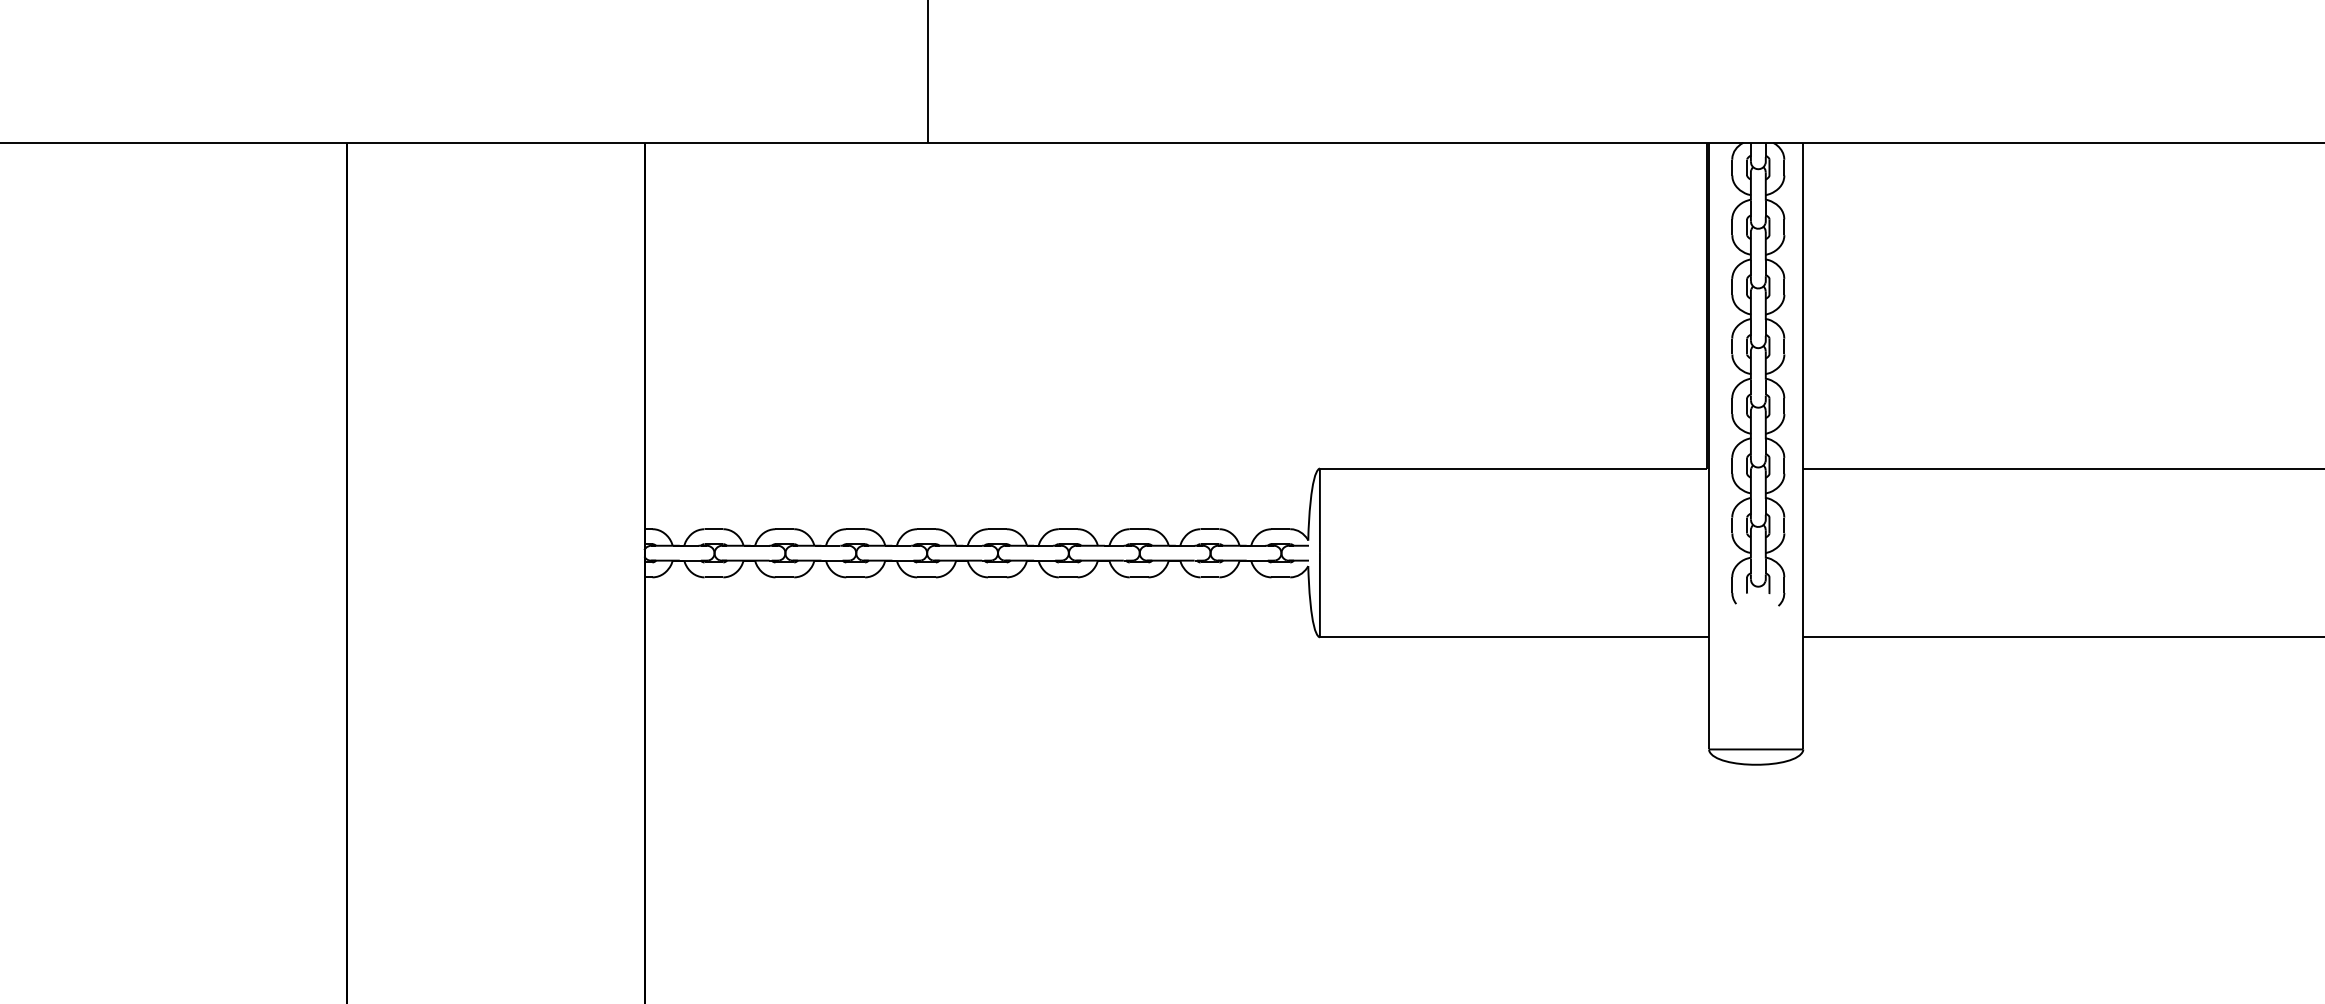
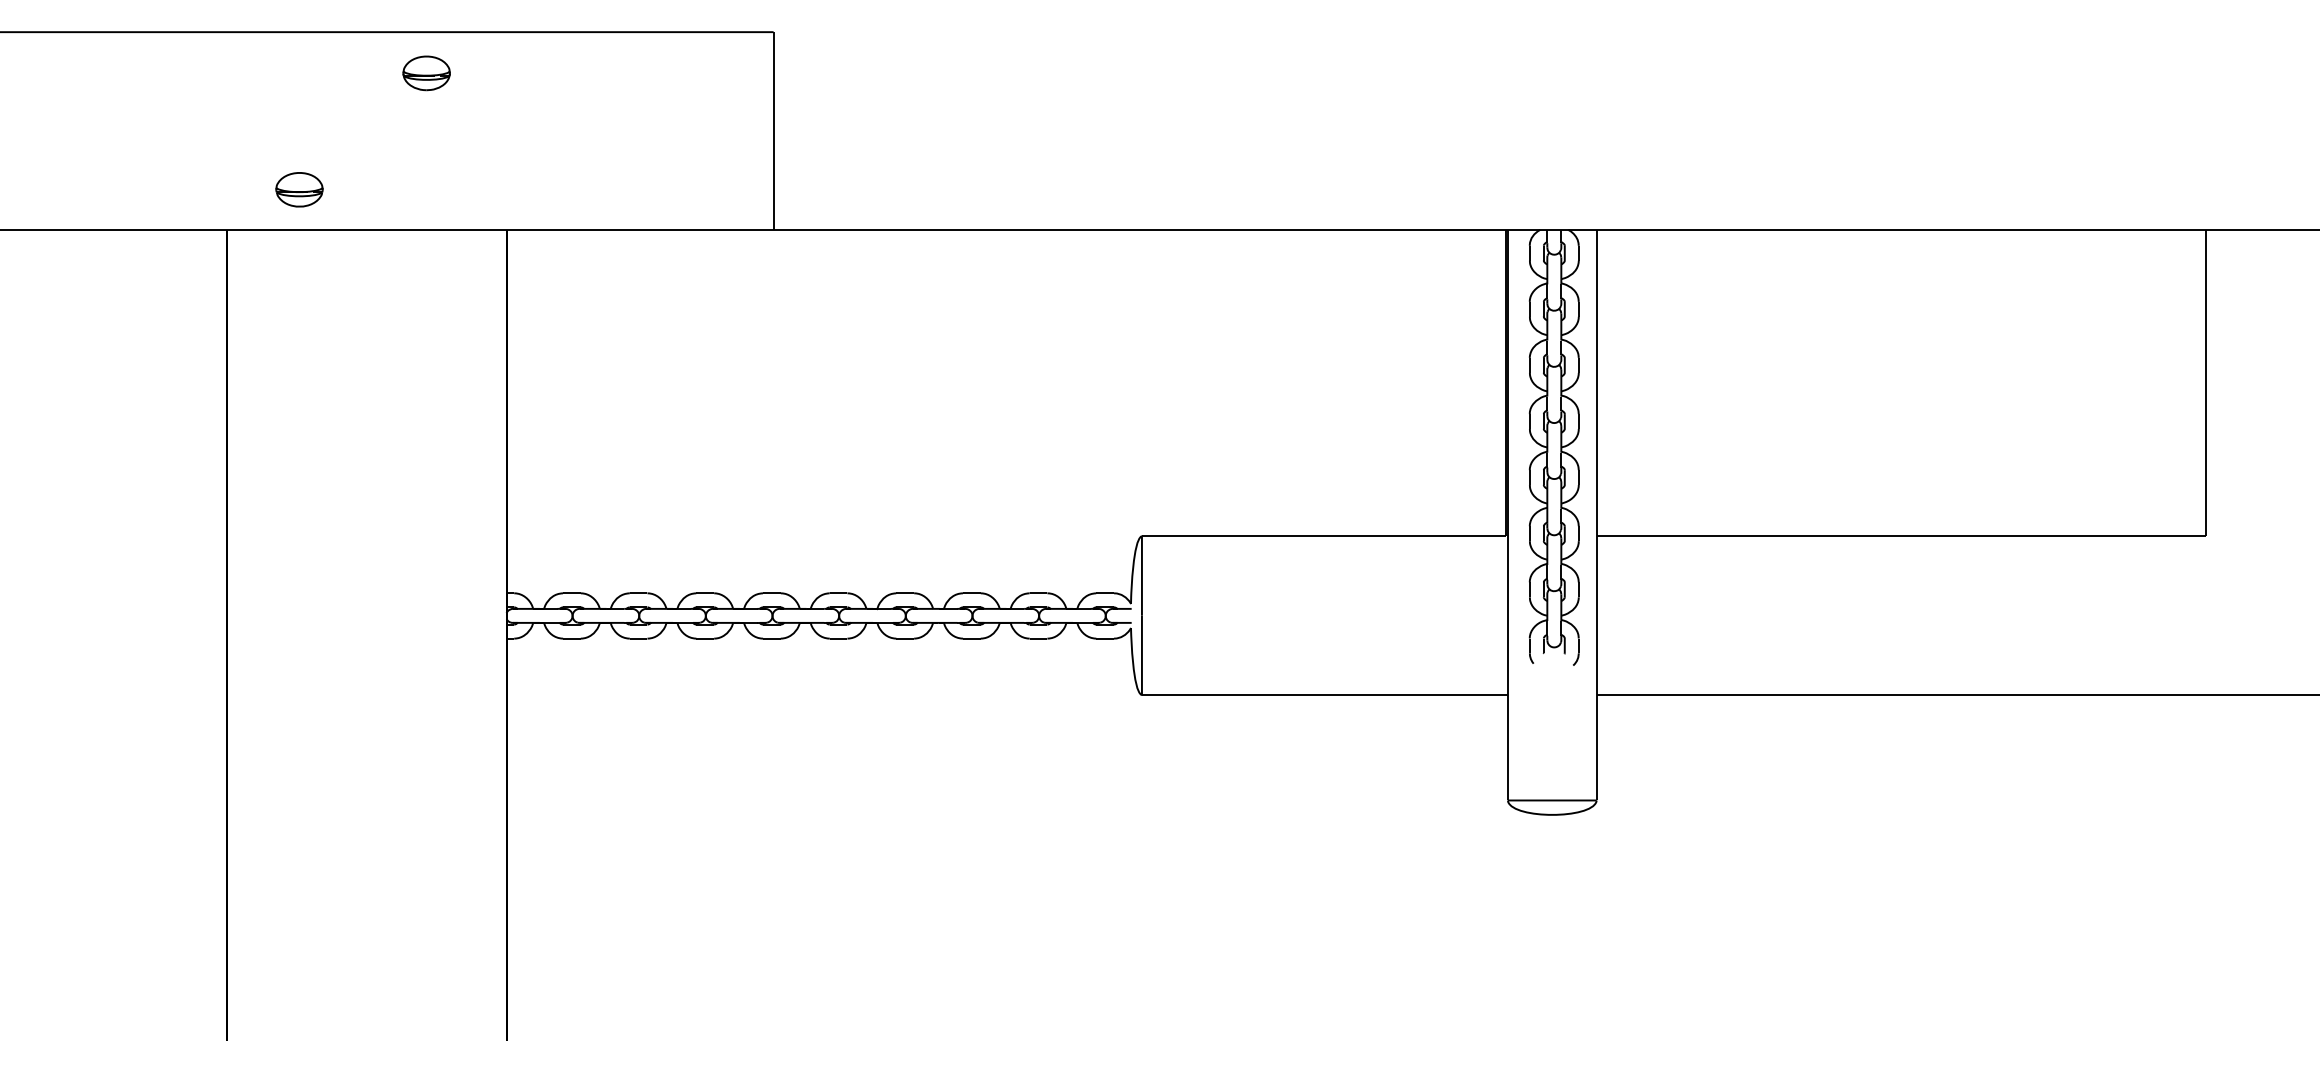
part: (424, 99) -> (299, 189), added

